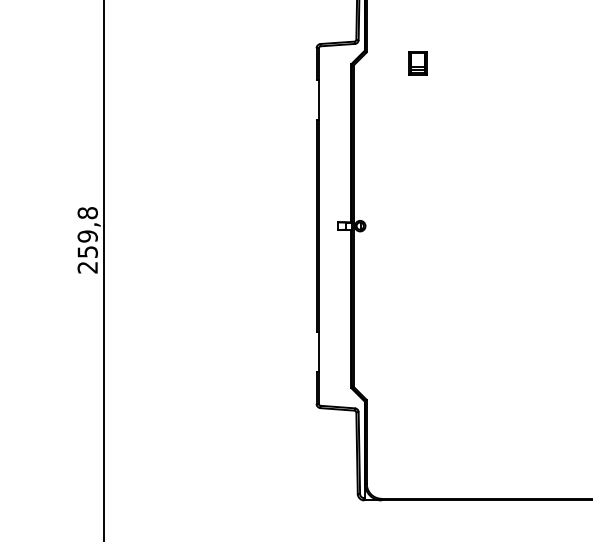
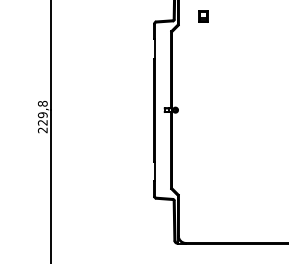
part: (417, 62) -> (203, 16), moved
text: (87, 251) -> (42, 122), 259,8 -> 229,8

